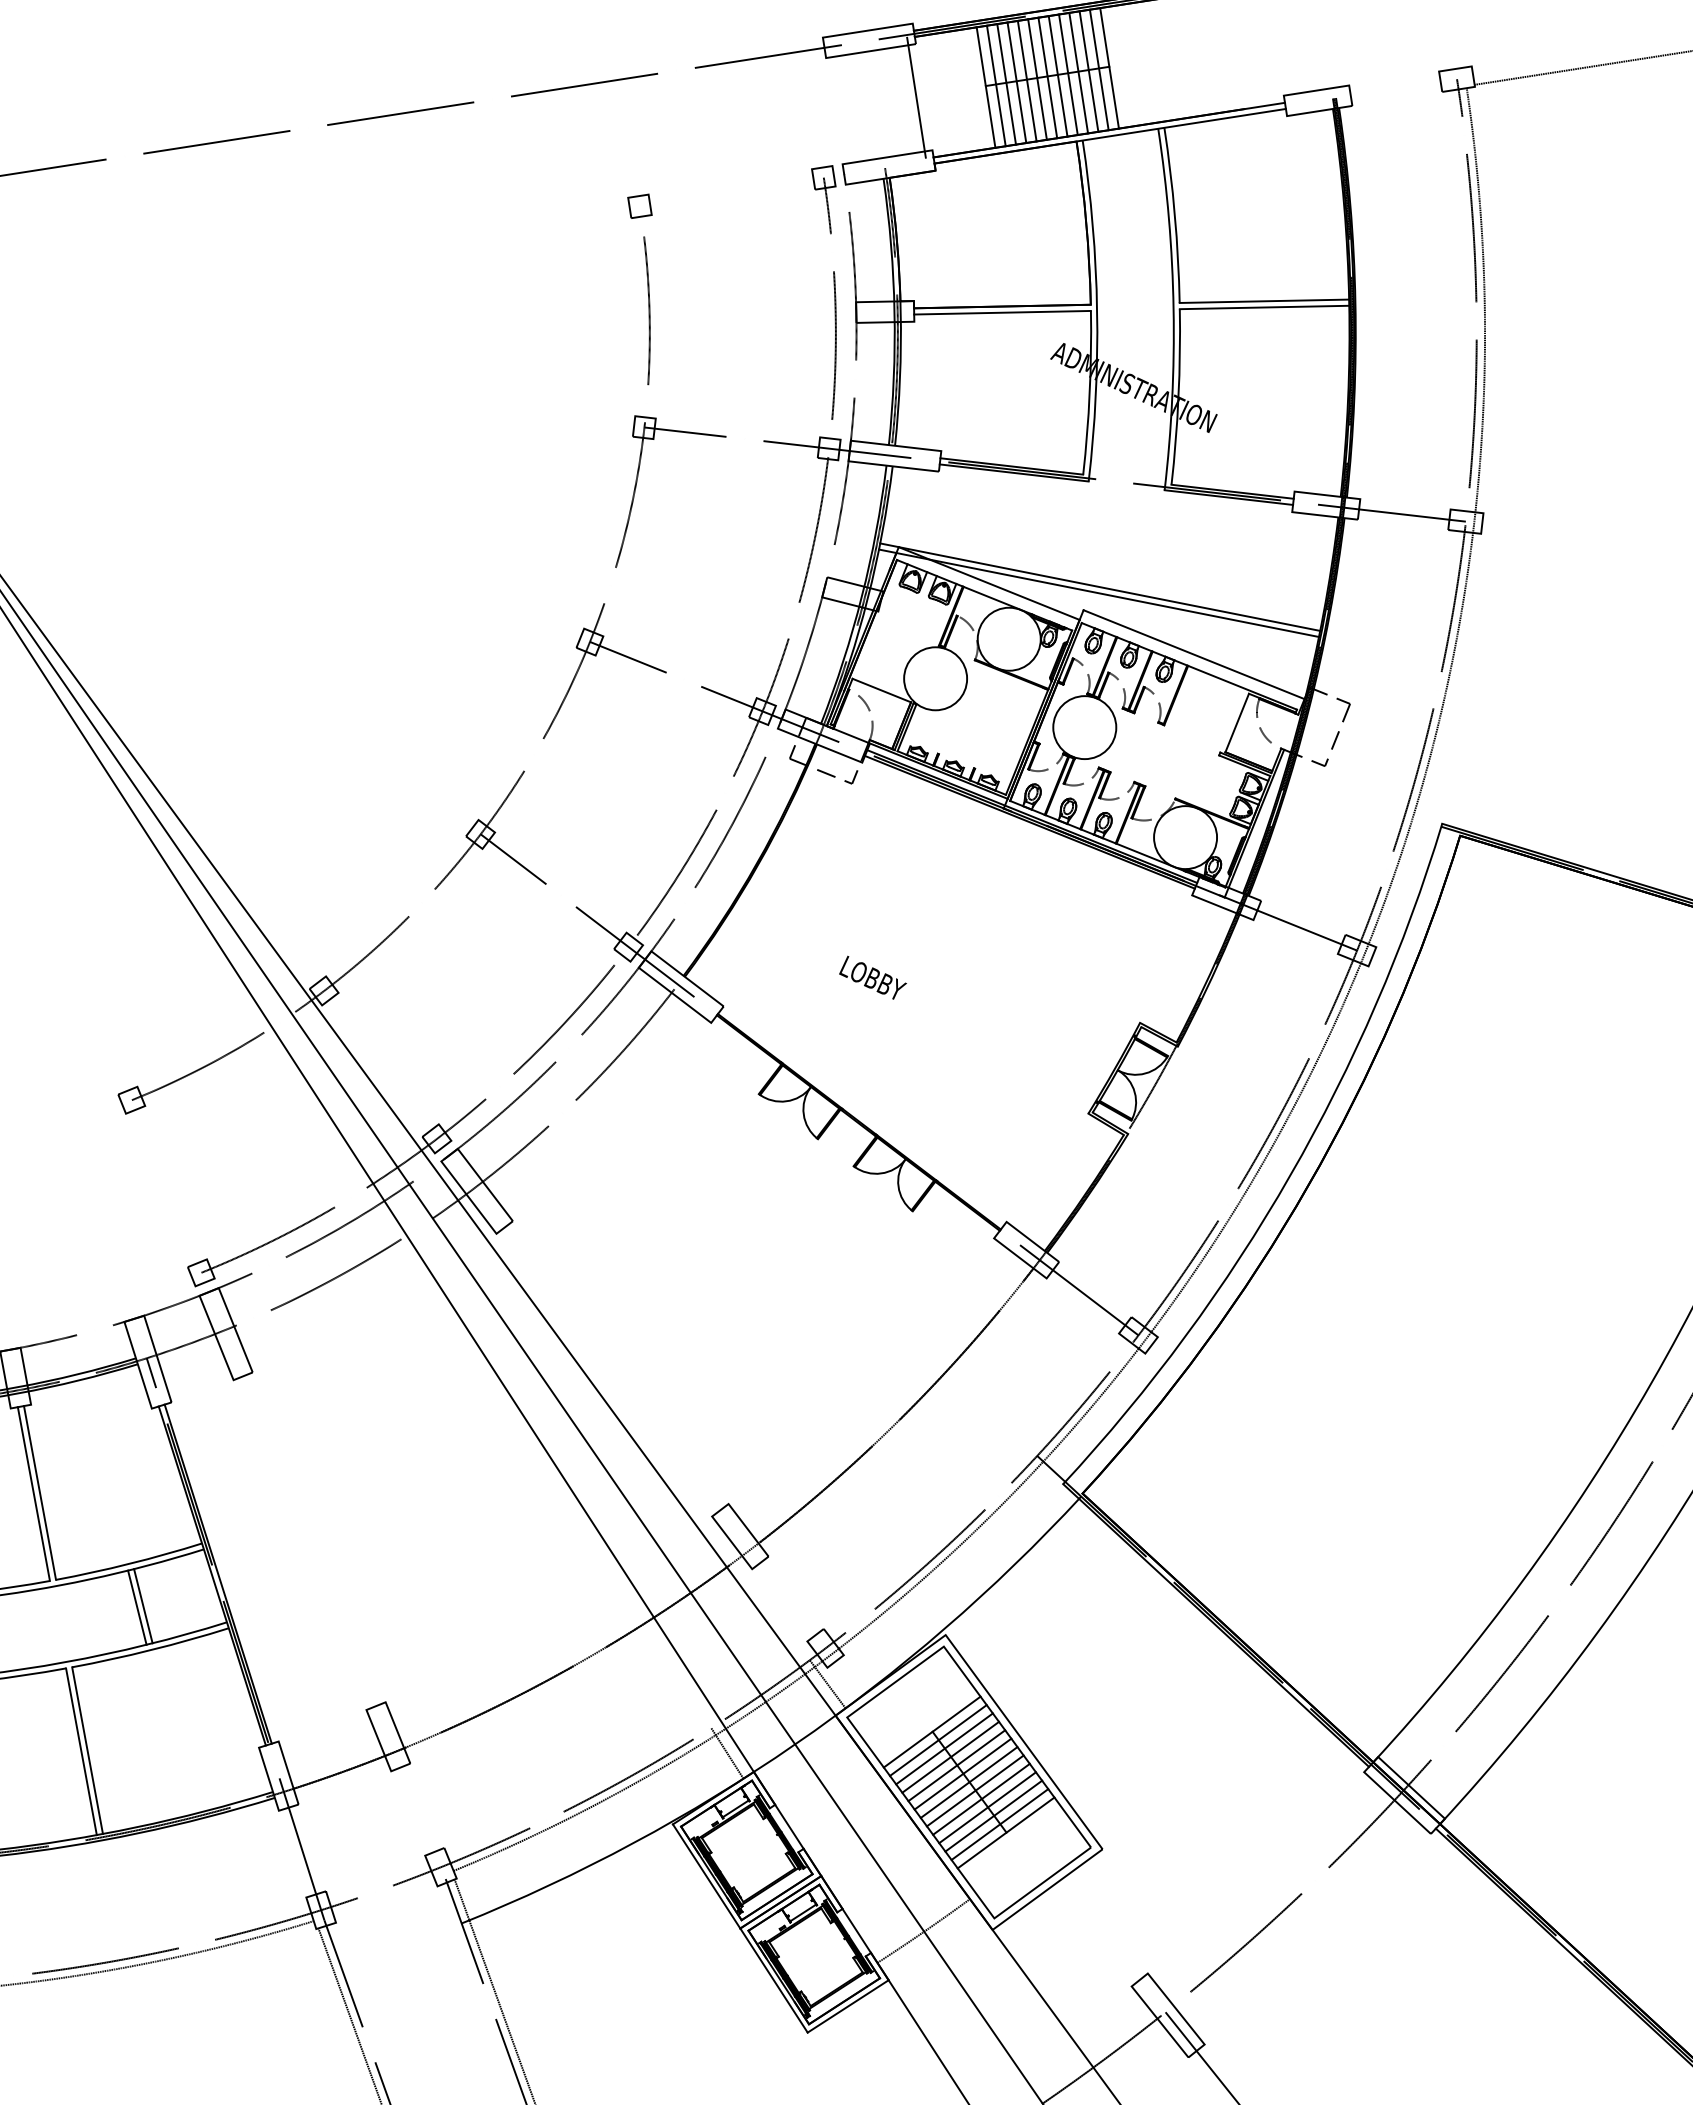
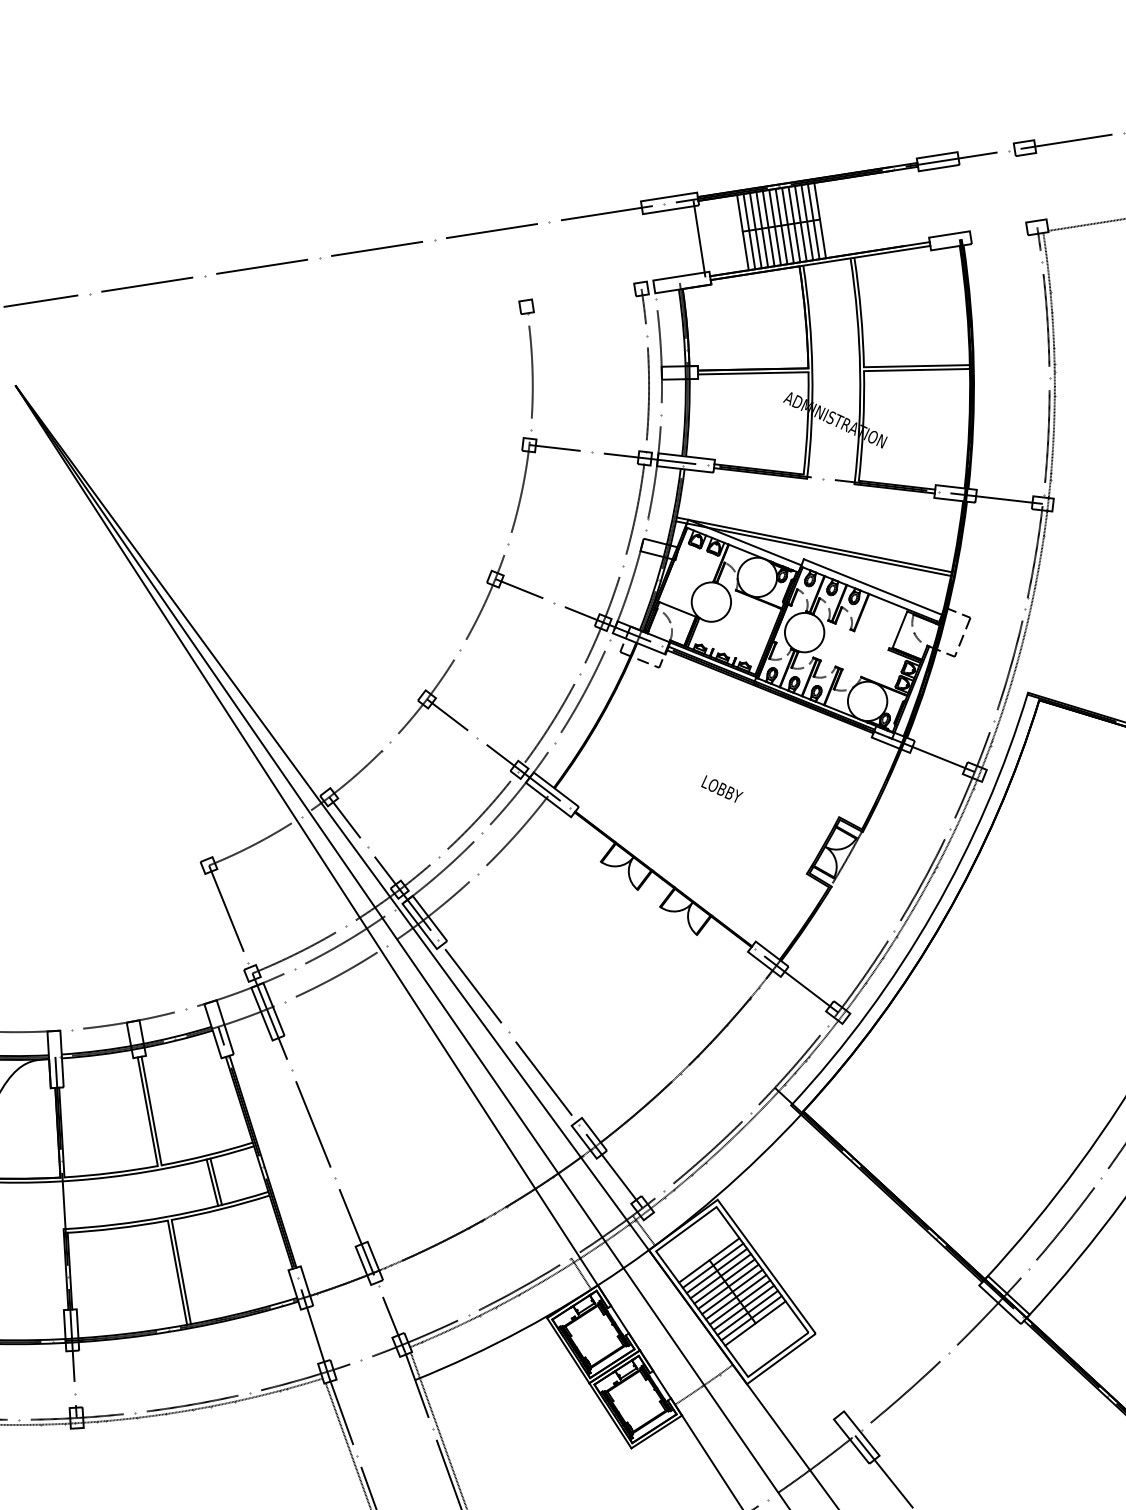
text: (873, 976) -> (722, 788), moved
line: (574, 1319) -> (485, 1002), added
line: (289, 1488) -> (307, 1108), added

